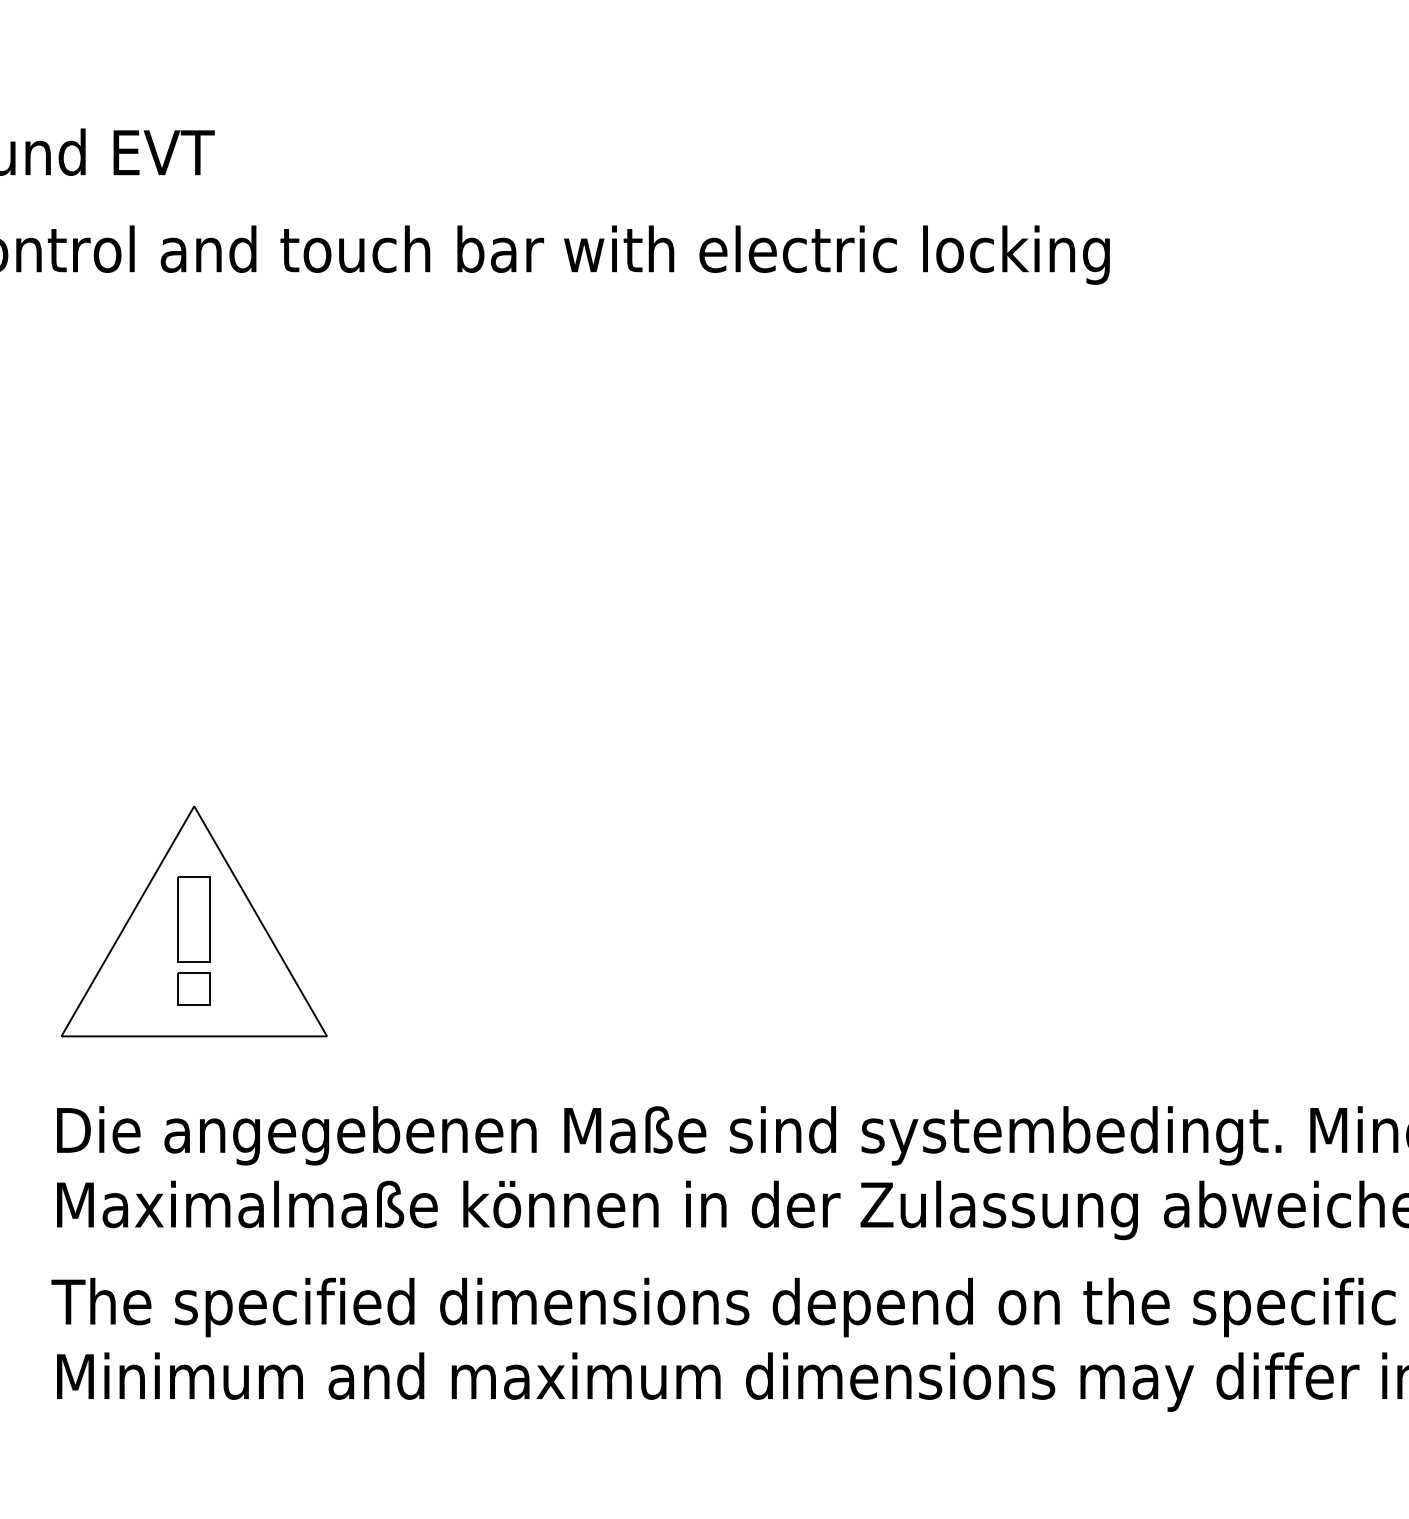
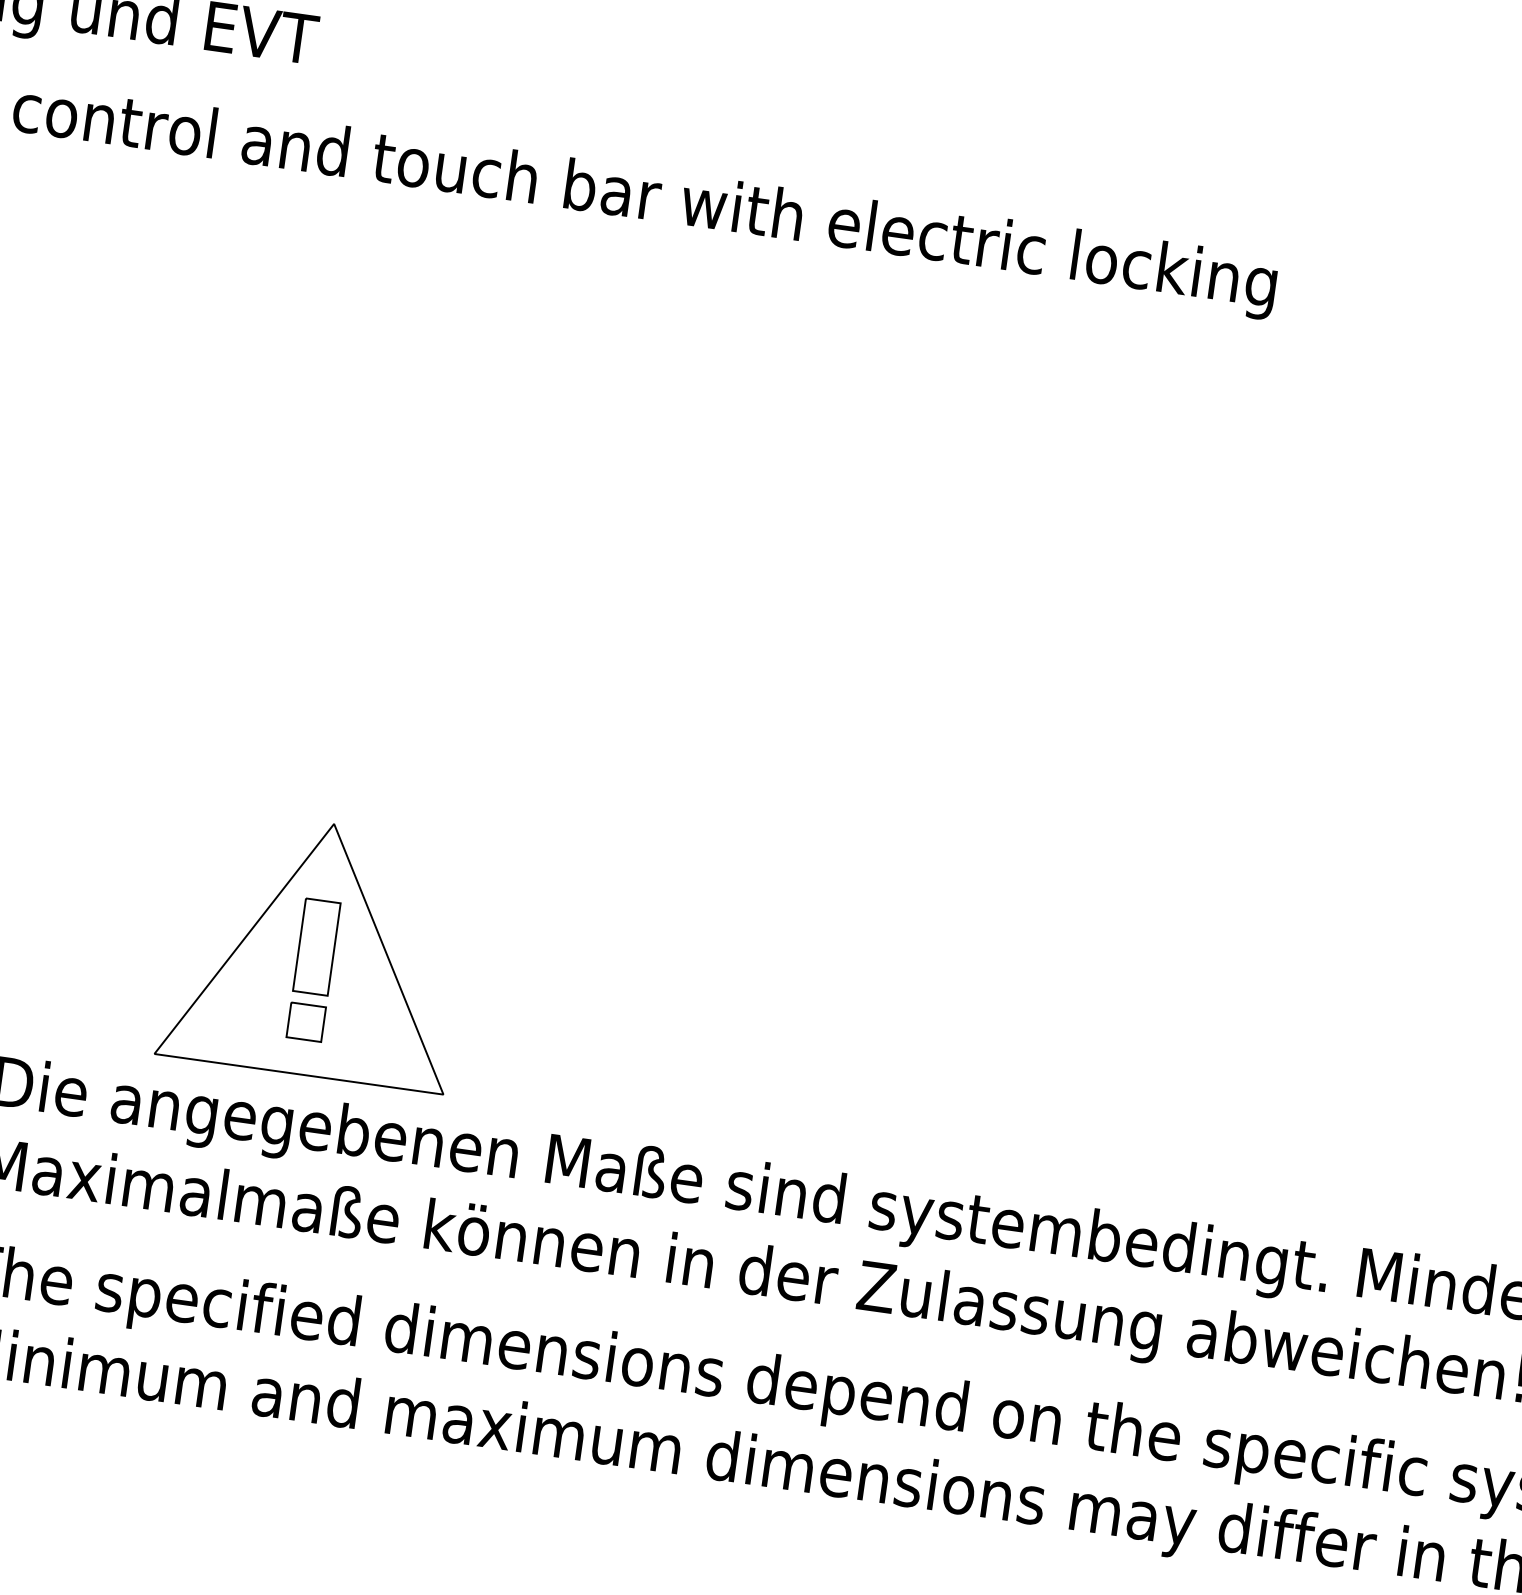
part: (193, 921) -> (315, 949), moved

